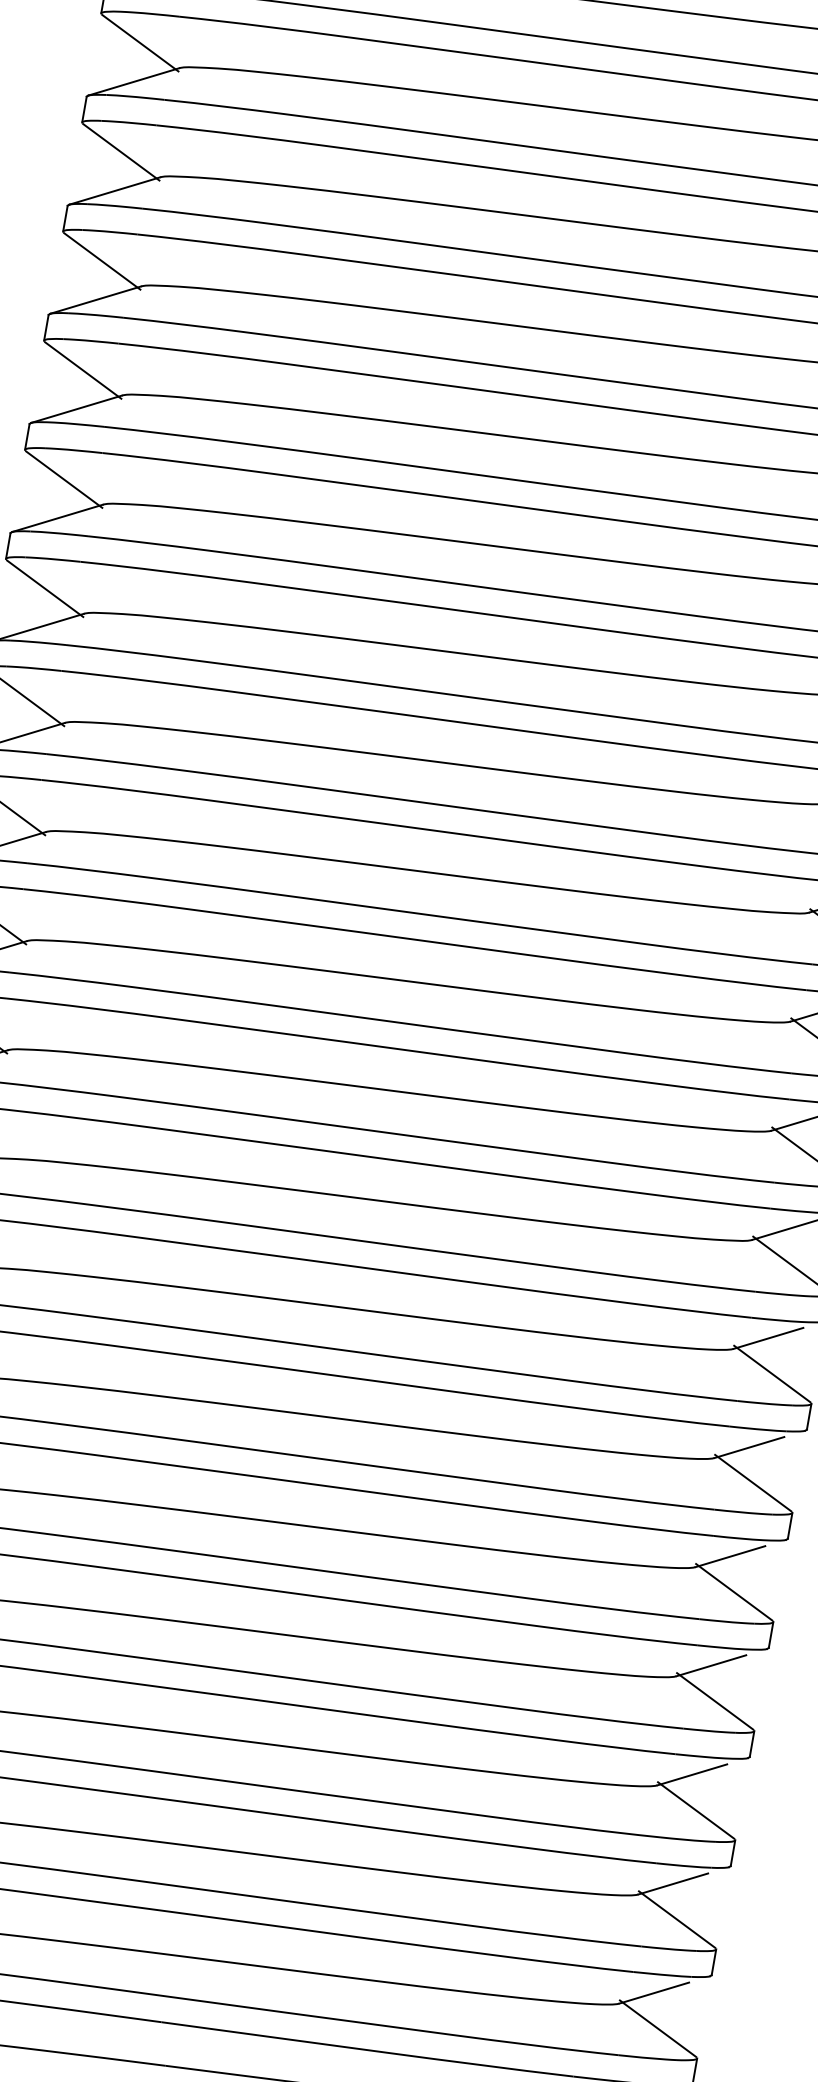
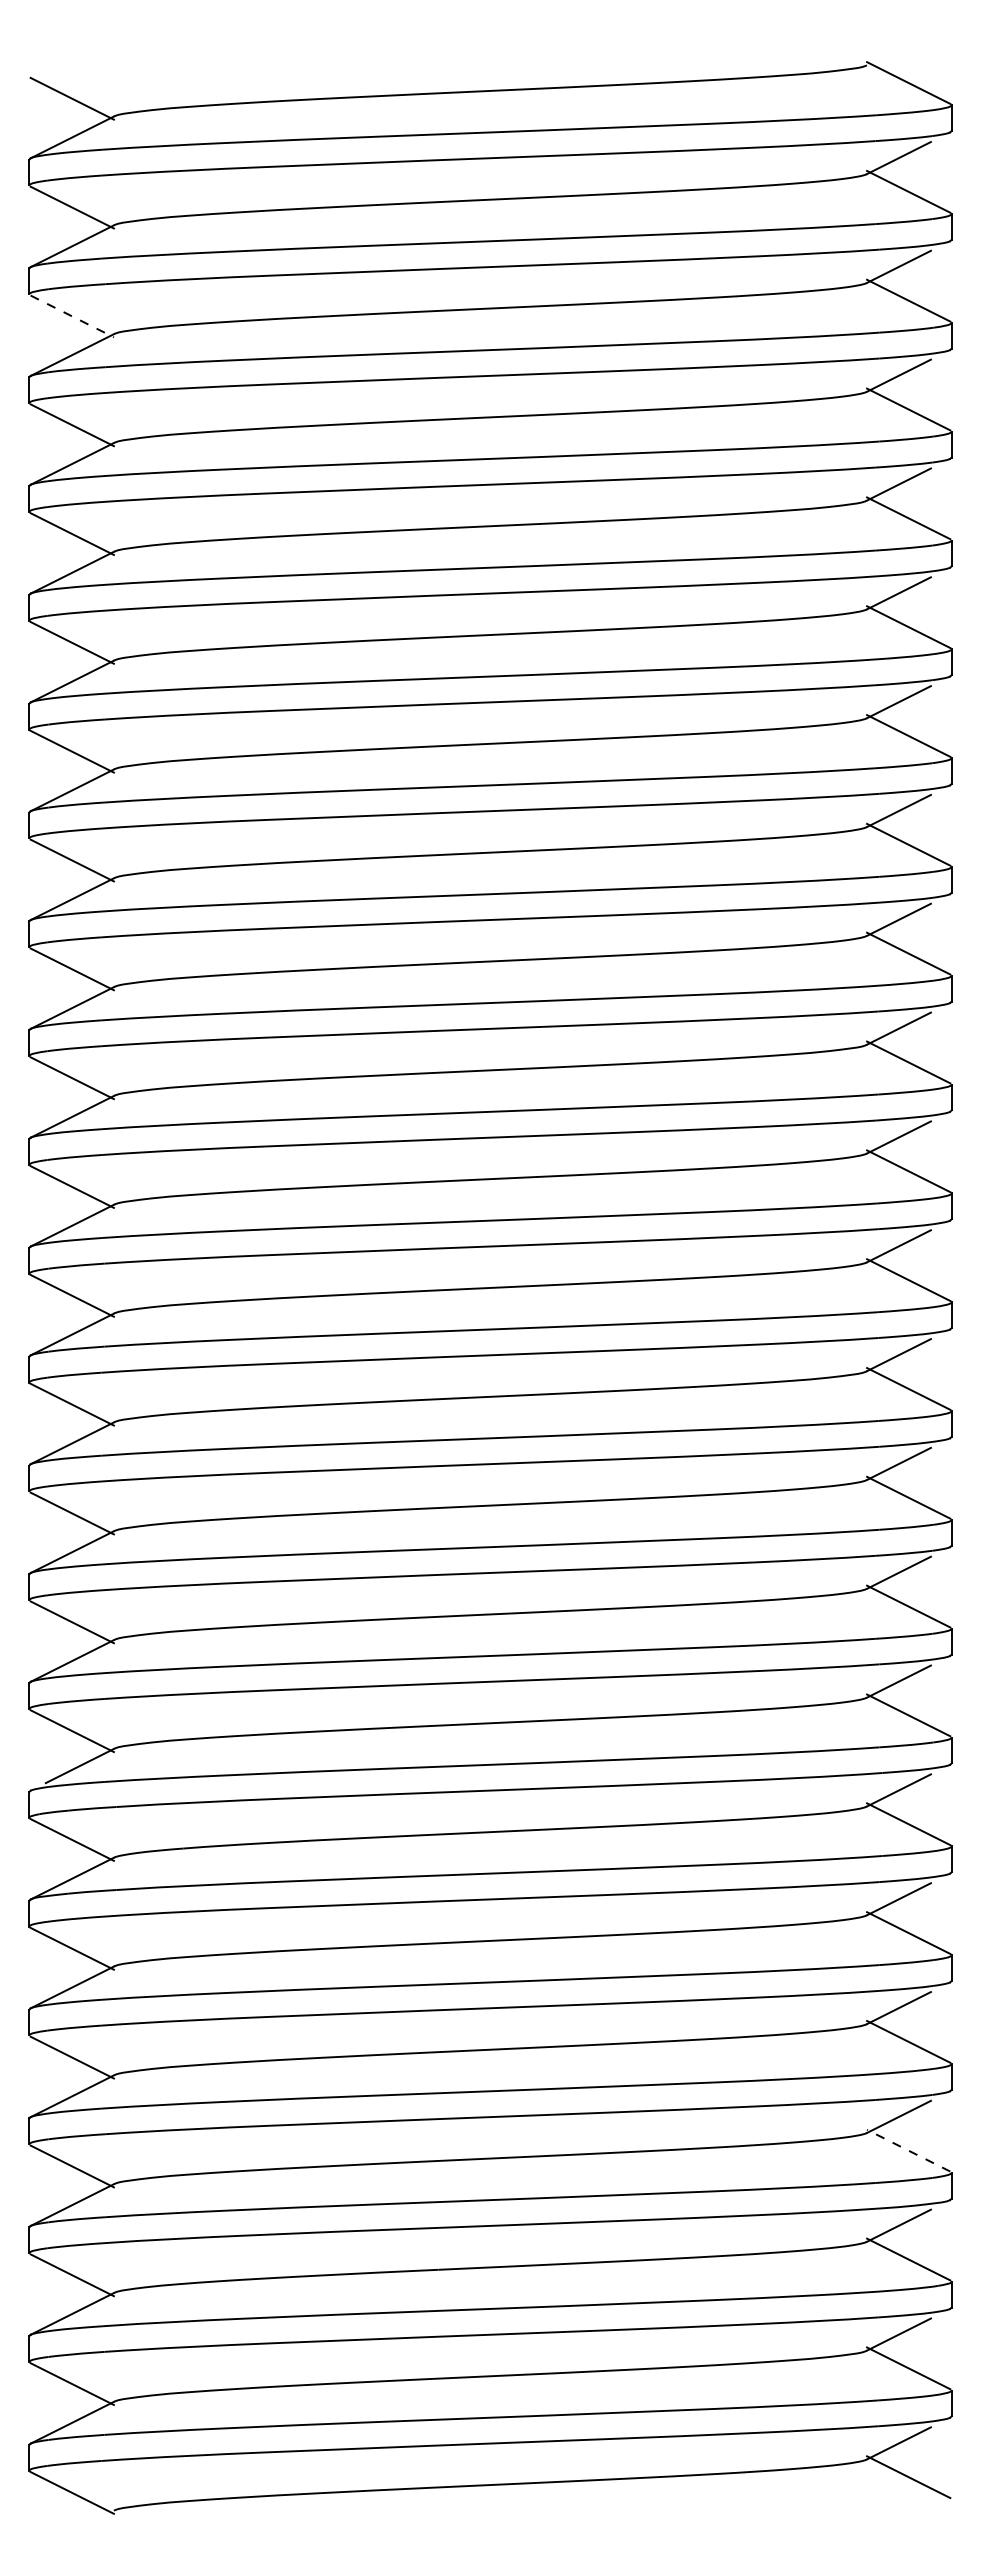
line: (140, 43) -> (72, 316), solid -> dashed
line: (657, 2028) -> (908, 2150), solid -> dashed

